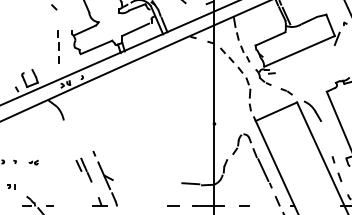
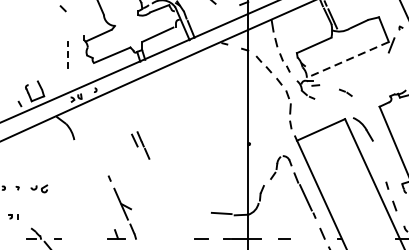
part: (58, 46) -> (68, 54), size x0.7
line: (299, 51) -> (347, 60), solid -> dashed
part: (286, 91) -> (345, 92), moved
part: (33, 162) -> (39, 188), size x1.6
part: (83, 169) -> (140, 144), moved

